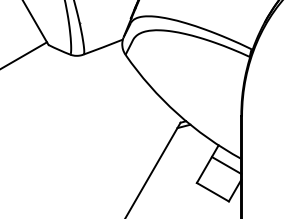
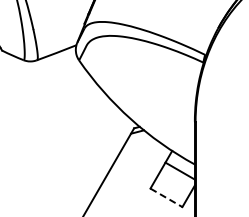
line: (213, 192) -> (167, 198), solid -> dashed

